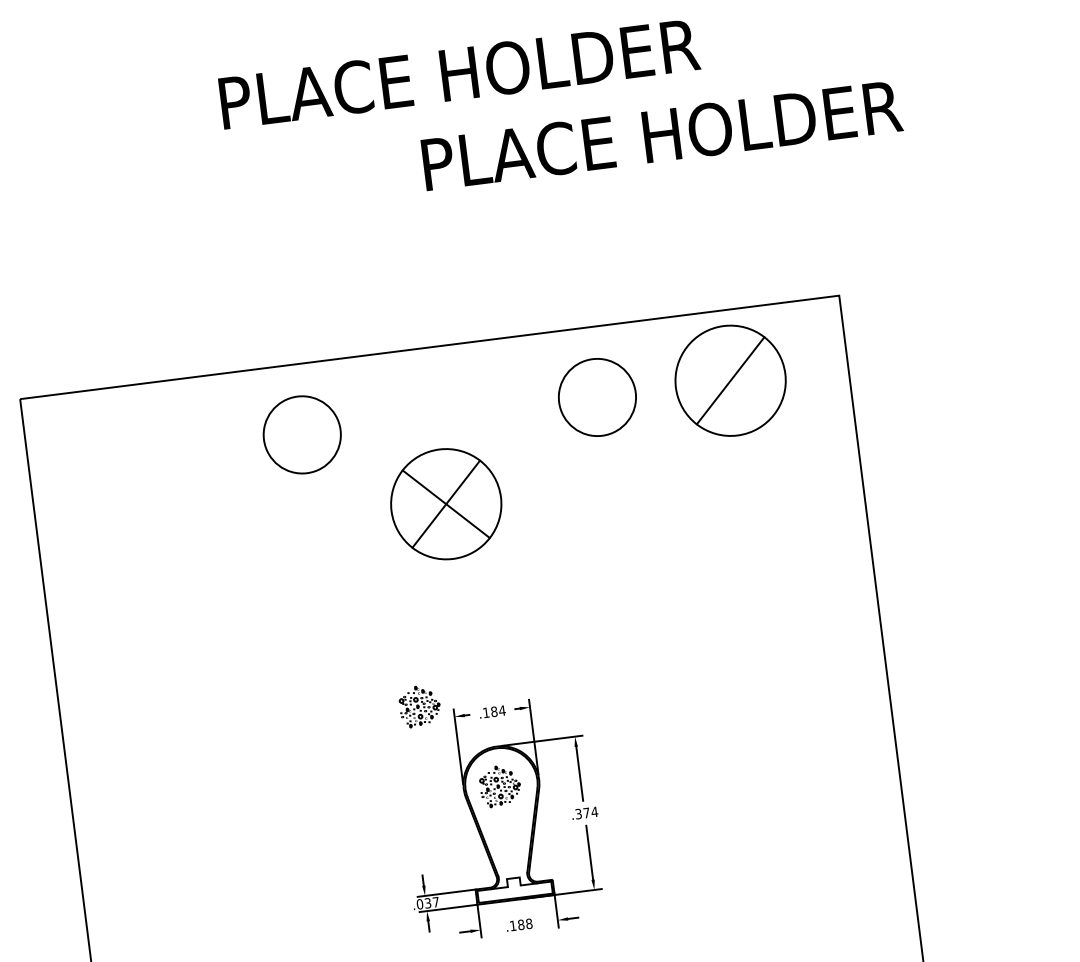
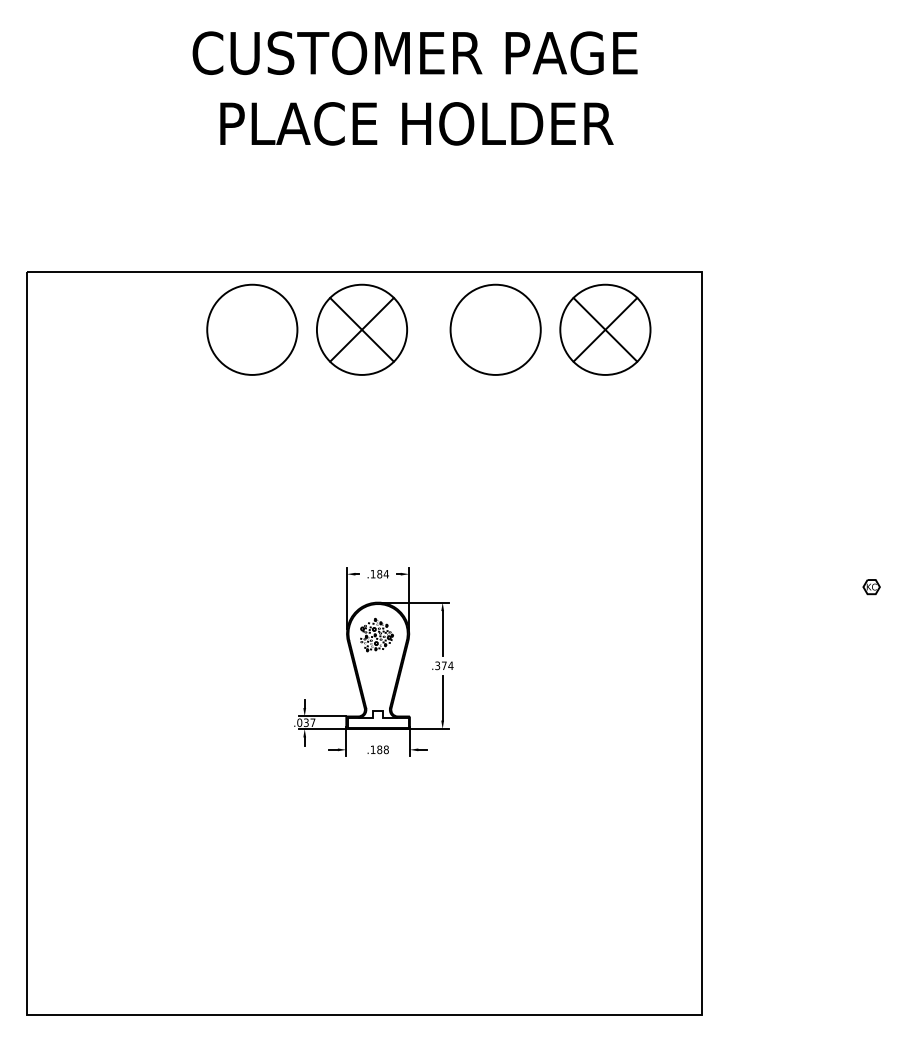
text: (456, 74) -> (414, 53), PLACE HOLDER -> CUSTOMER PAGE
text: (661, 135) -> (416, 123), moved
line: (730, 380) -> (605, 329), added
circle: (597, 397) -> (495, 329), size x1.43
circle: (302, 434) -> (252, 329), size x1.43
part: (445, 503) -> (361, 329), moved
part: (419, 705) -> (319, 561), removed

